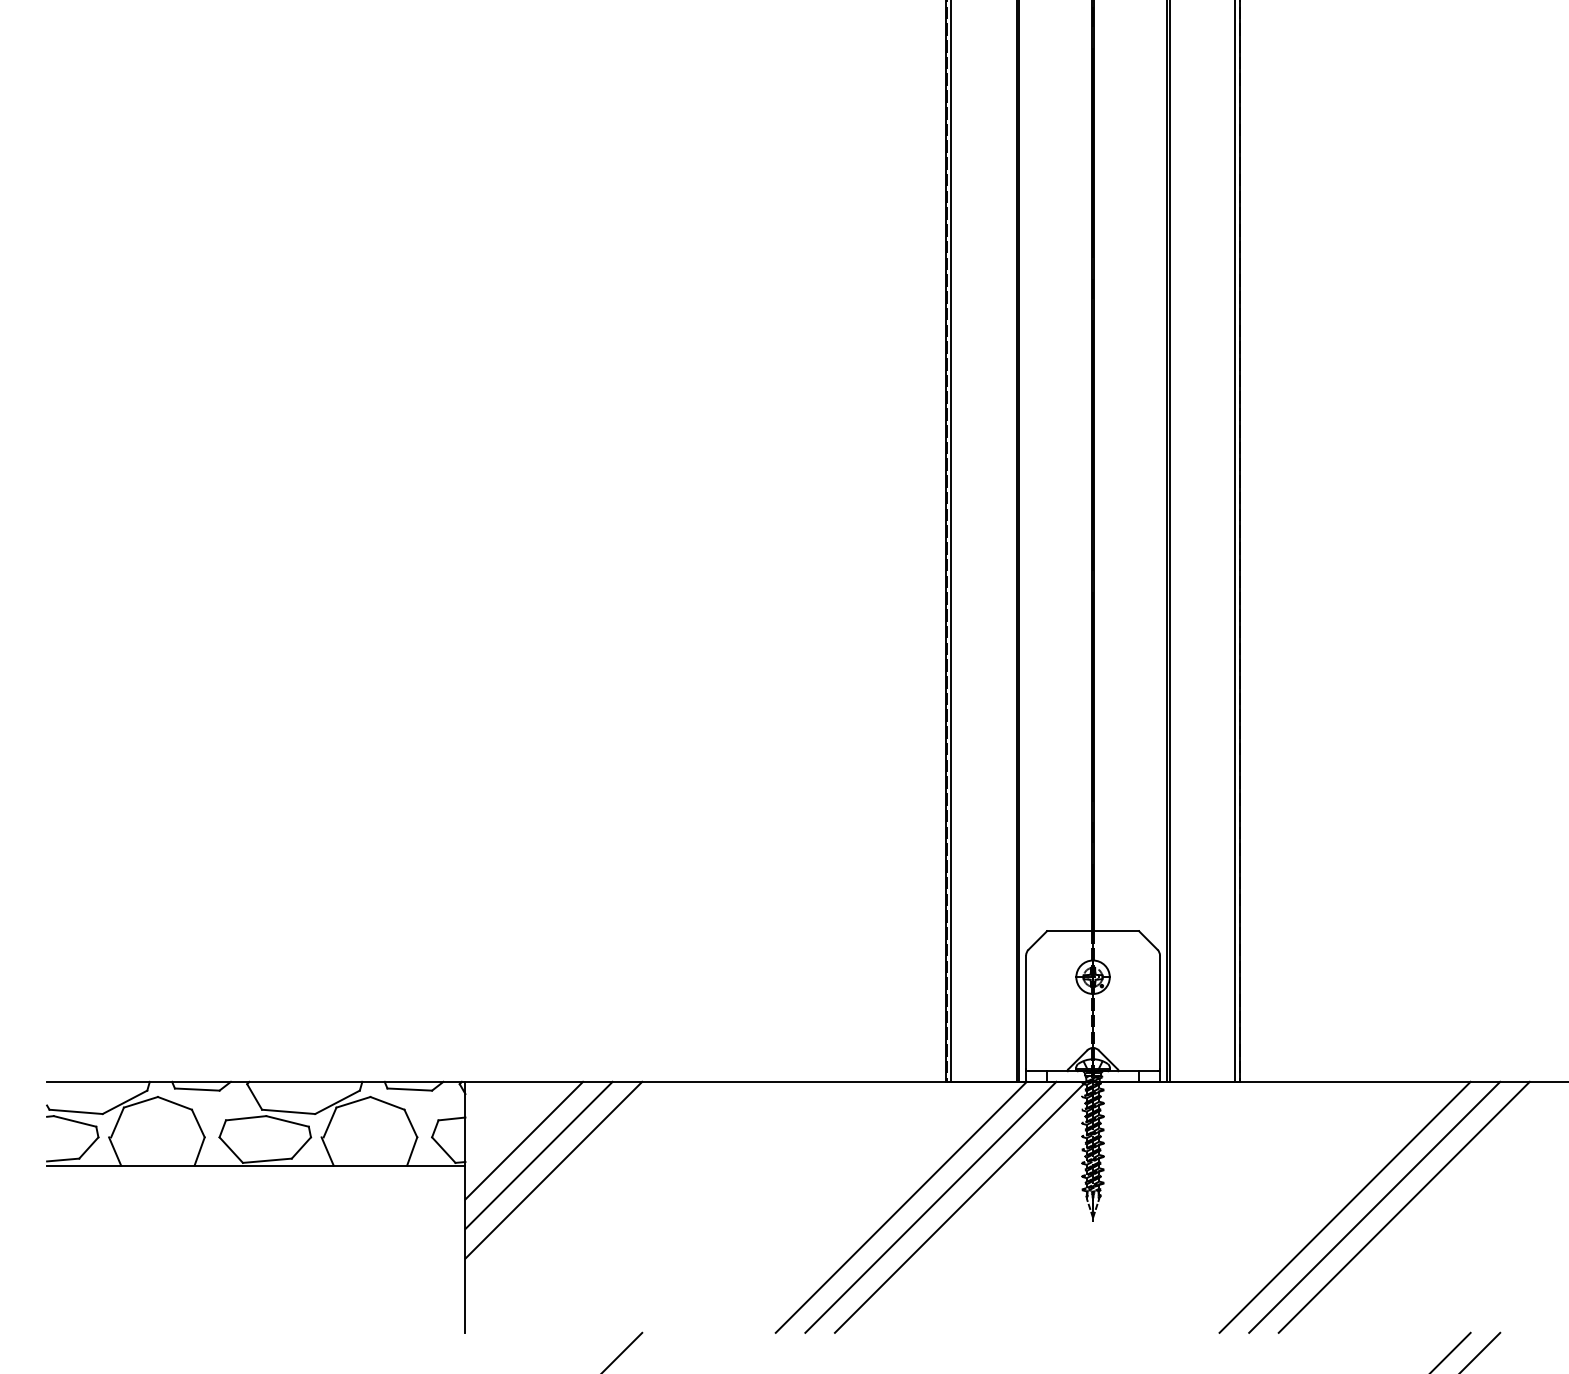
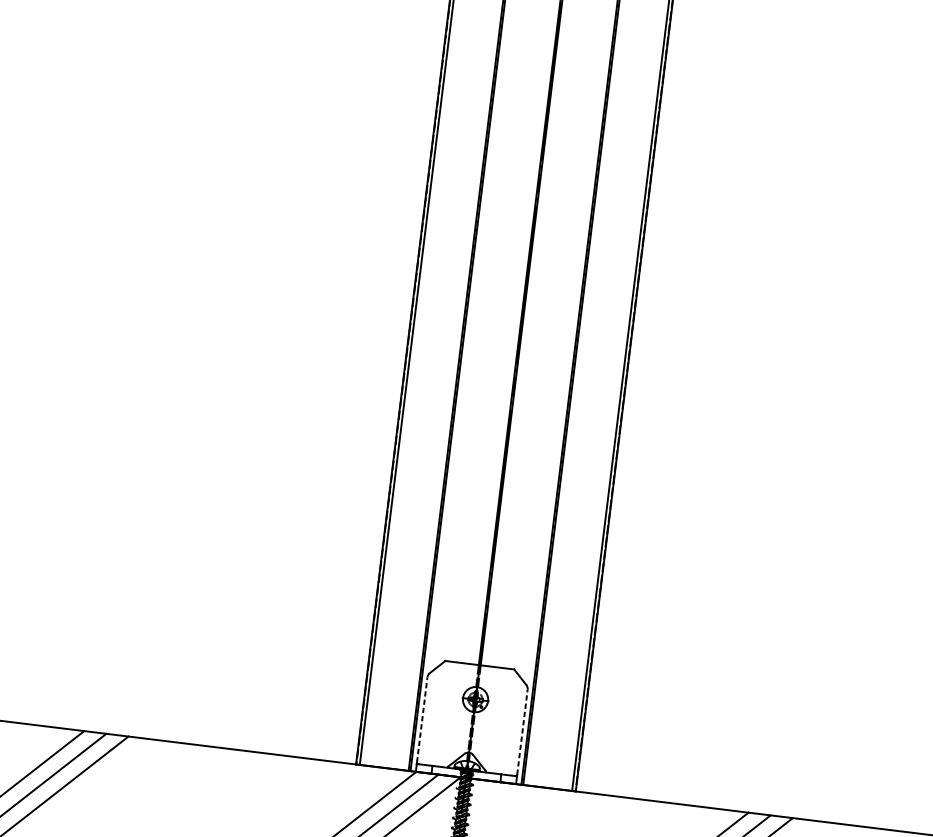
line: (1026, 1012) -> (422, 719), solid -> dashed
line: (1160, 1012) -> (522, 732), solid -> dashed

